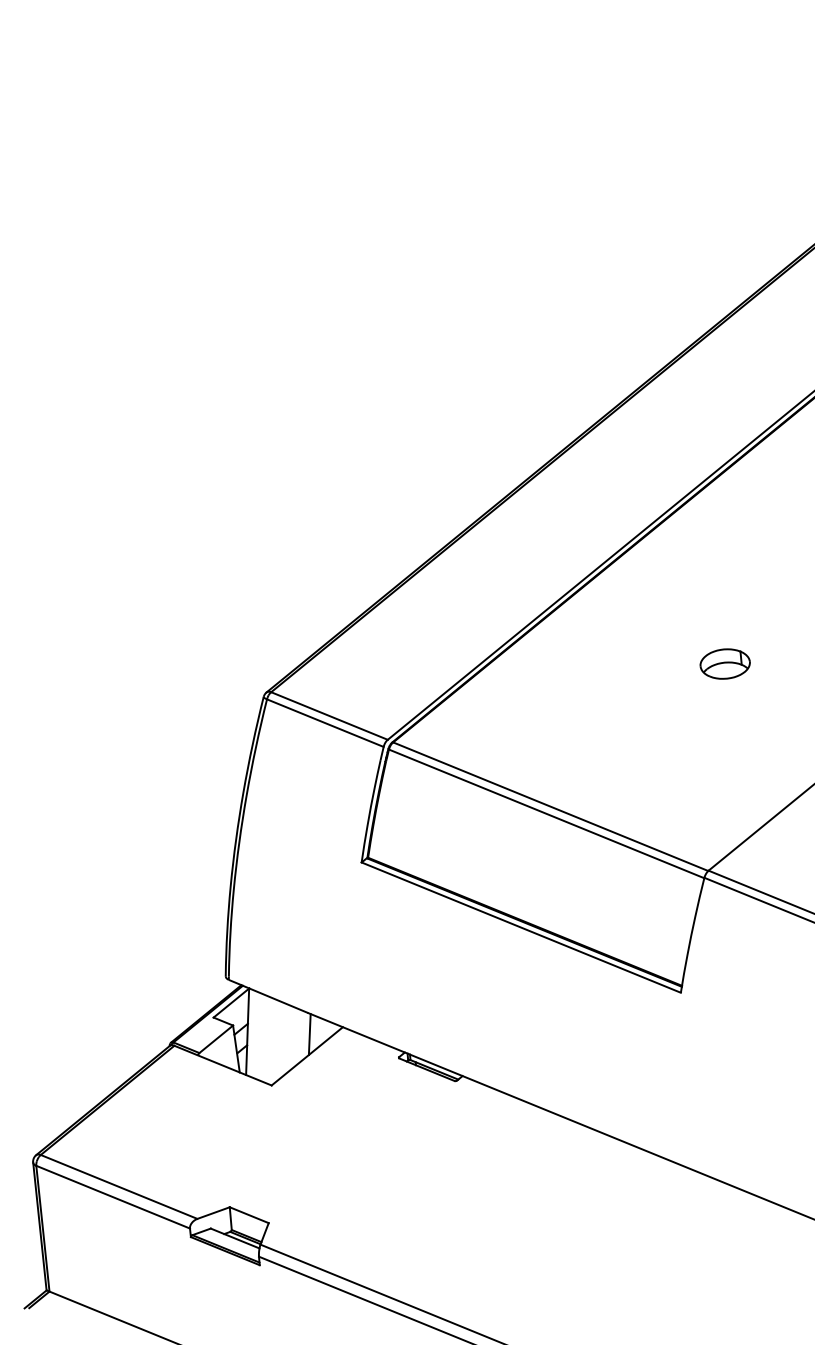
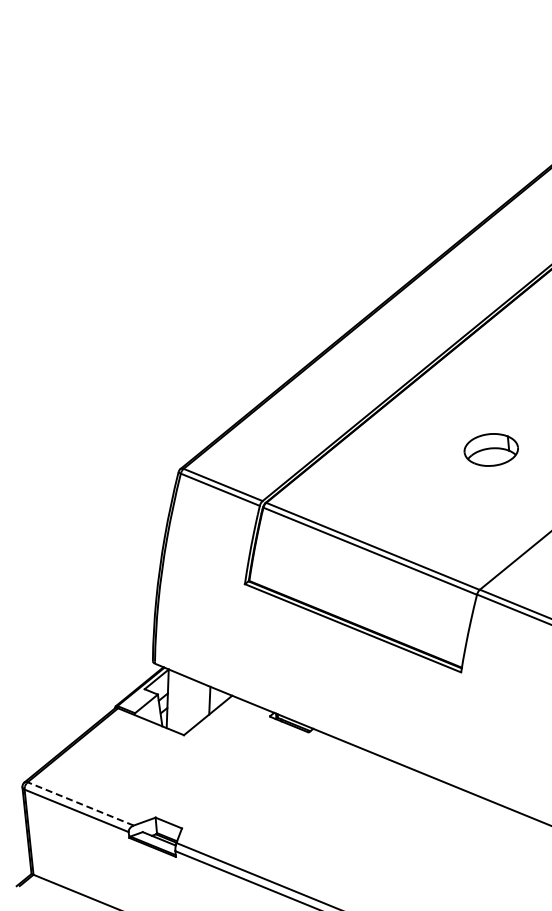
part: (724, 663) -> (490, 449), size x1.6
line: (118, 1186) -> (80, 803), solid -> dashed

